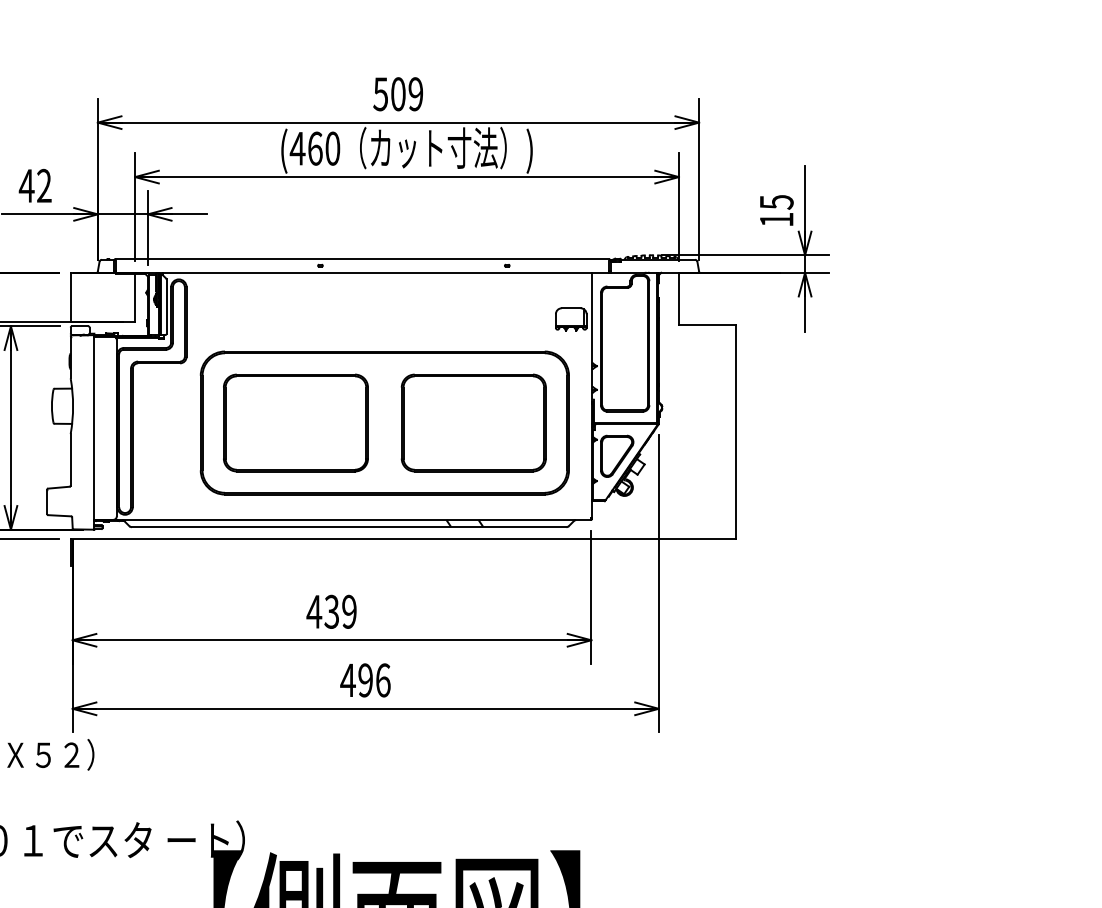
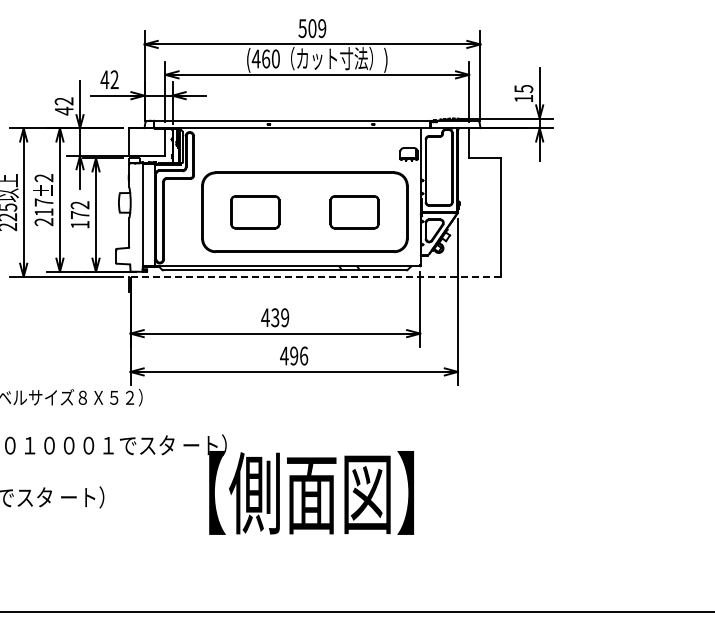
part: (296, 423) -> (255, 212), size x0.6
part: (473, 423) -> (354, 212), size x0.6
line: (403, 538) -> (315, 276), solid -> dashed

